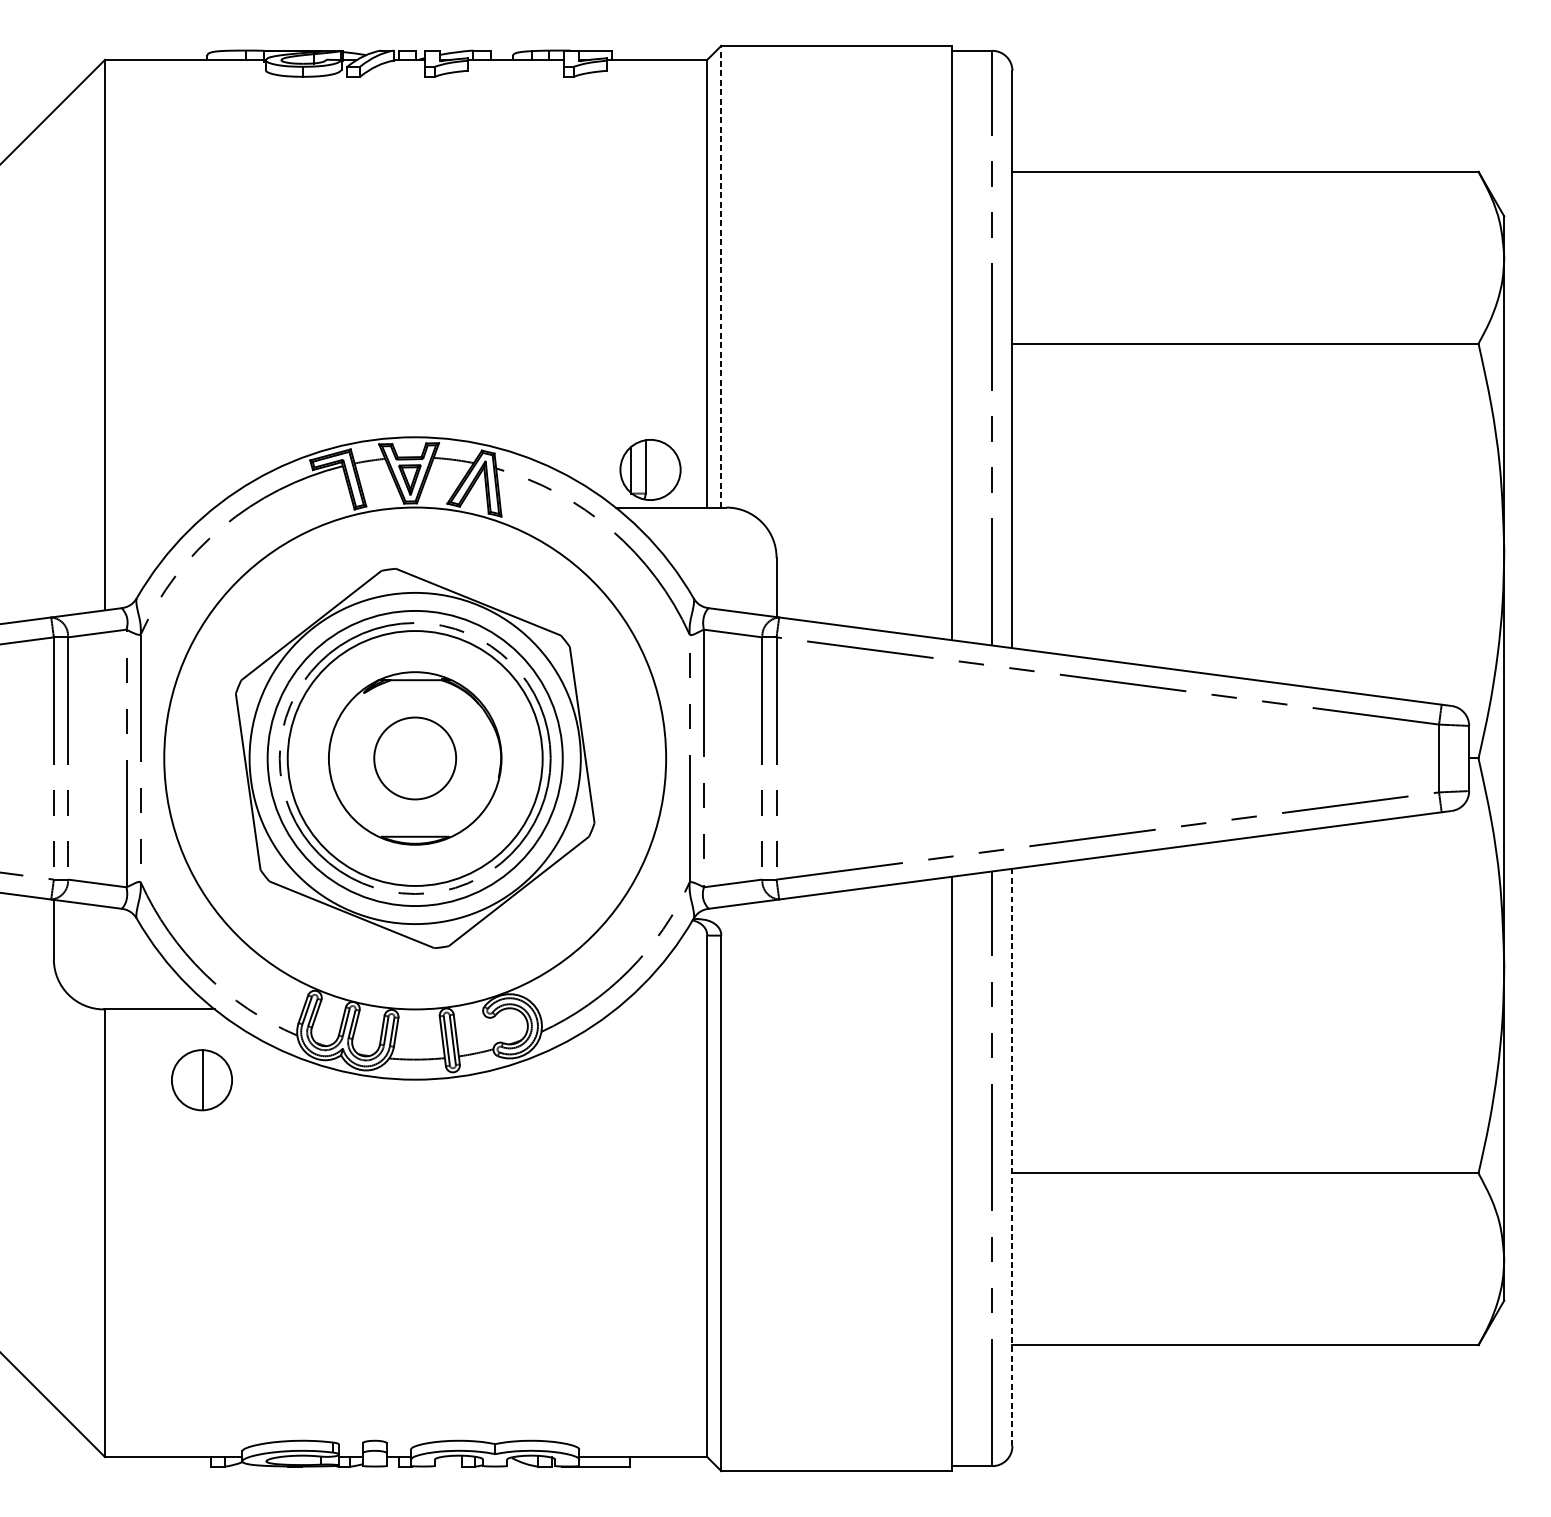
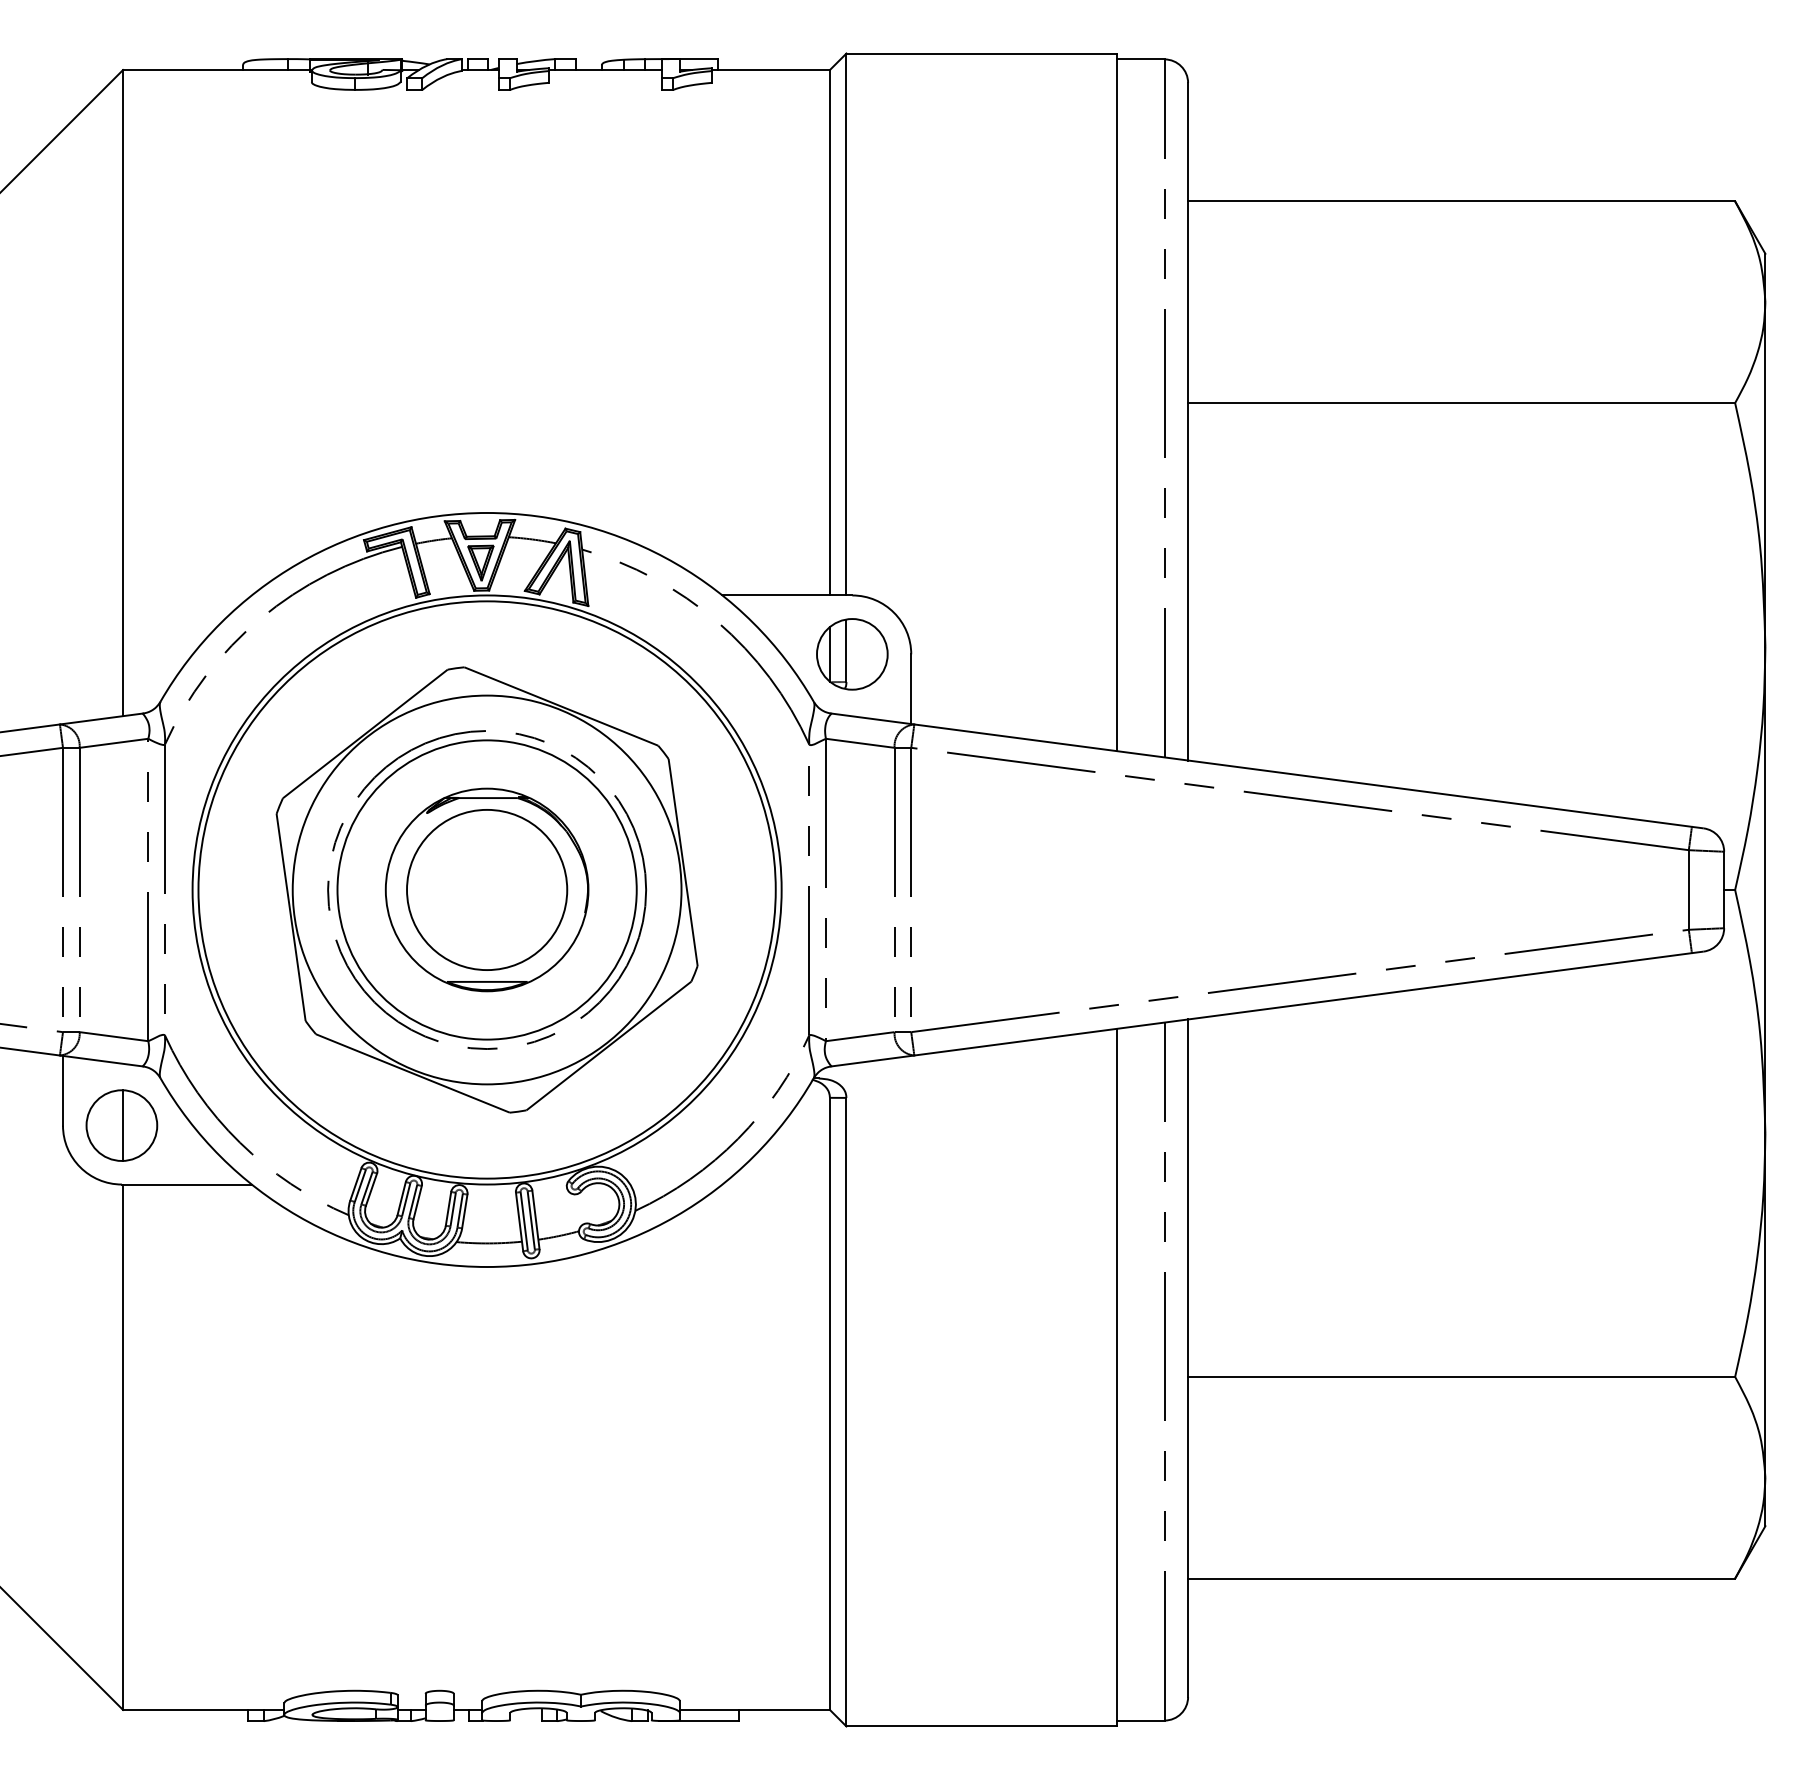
line: (721, 276) -> (846, 324), dashed -> solid
part: (650, 470) -> (852, 654), moved
circle: (414, 758) -> (486, 889), size x1.67
circle: (415, 758) -> (487, 889), size x1.67
part: (201, 1080) -> (121, 1125), moved
line: (1012, 1157) -> (1188, 1358), dashed -> solid

